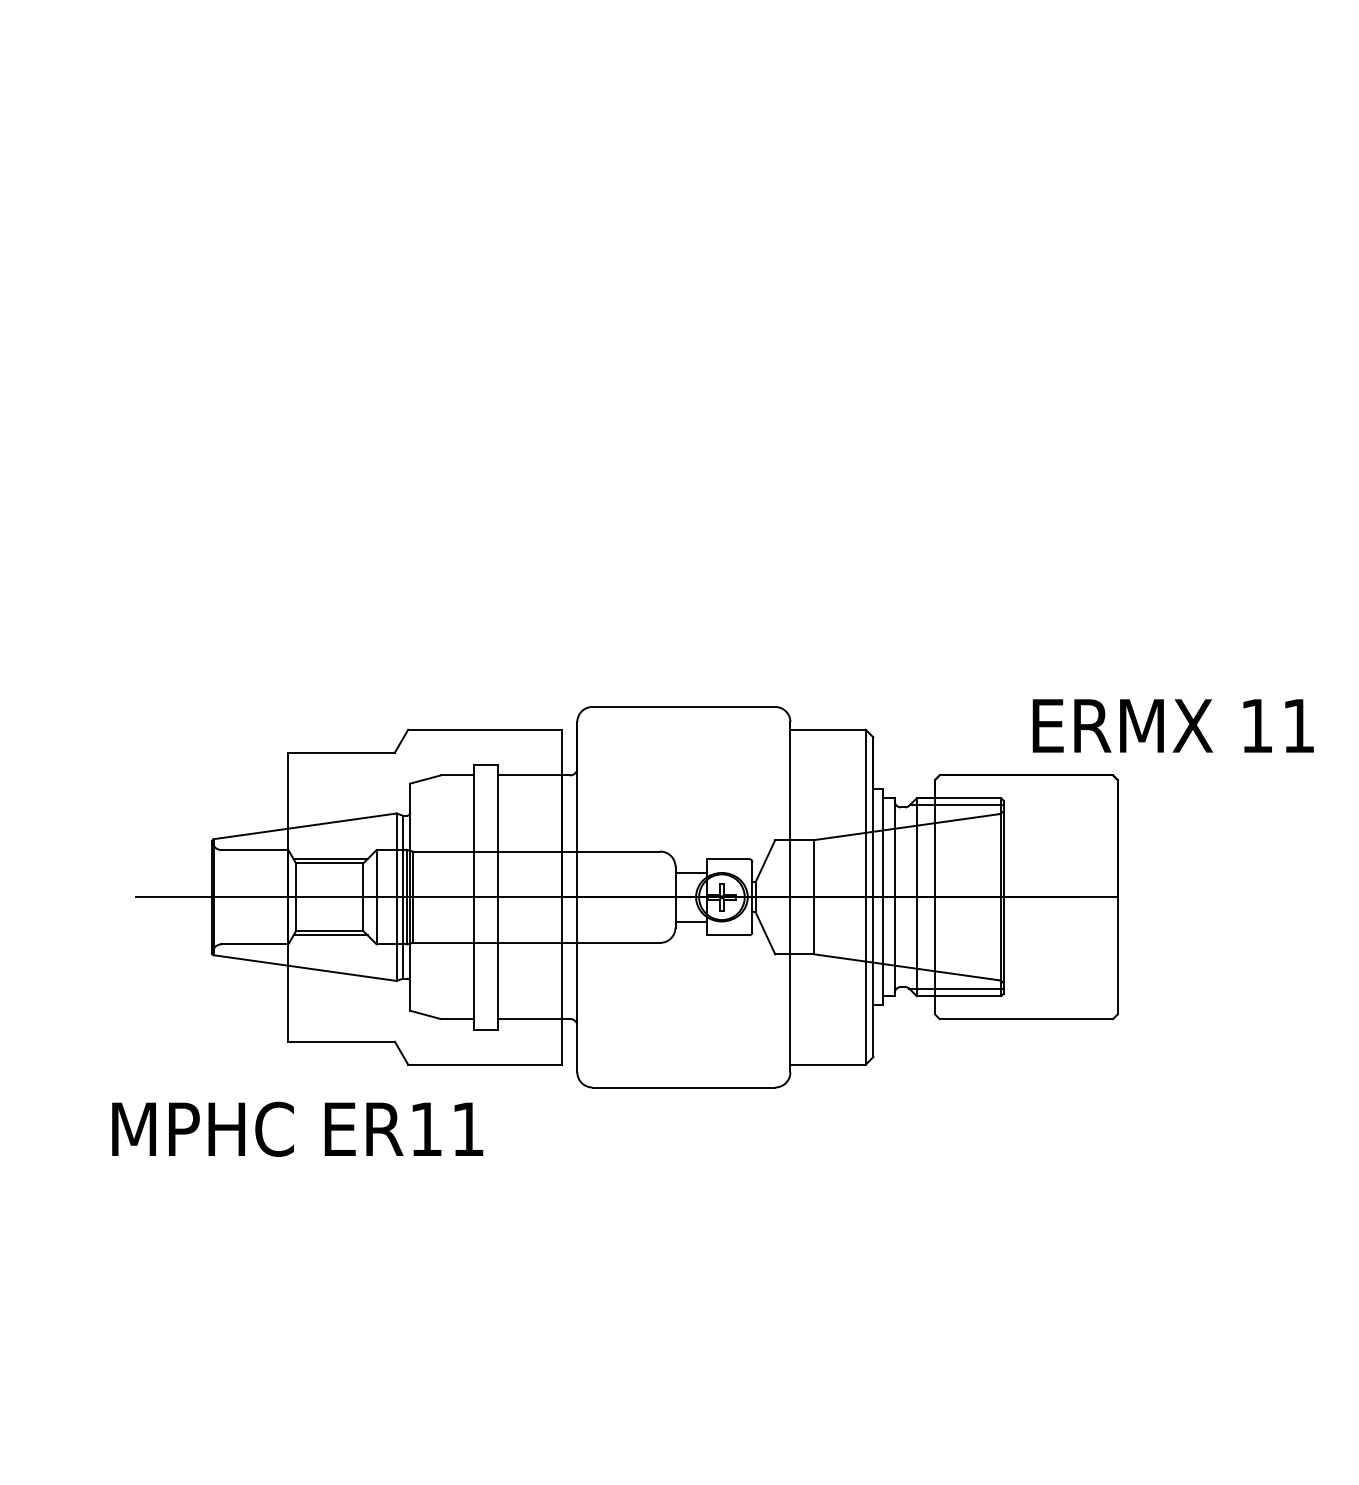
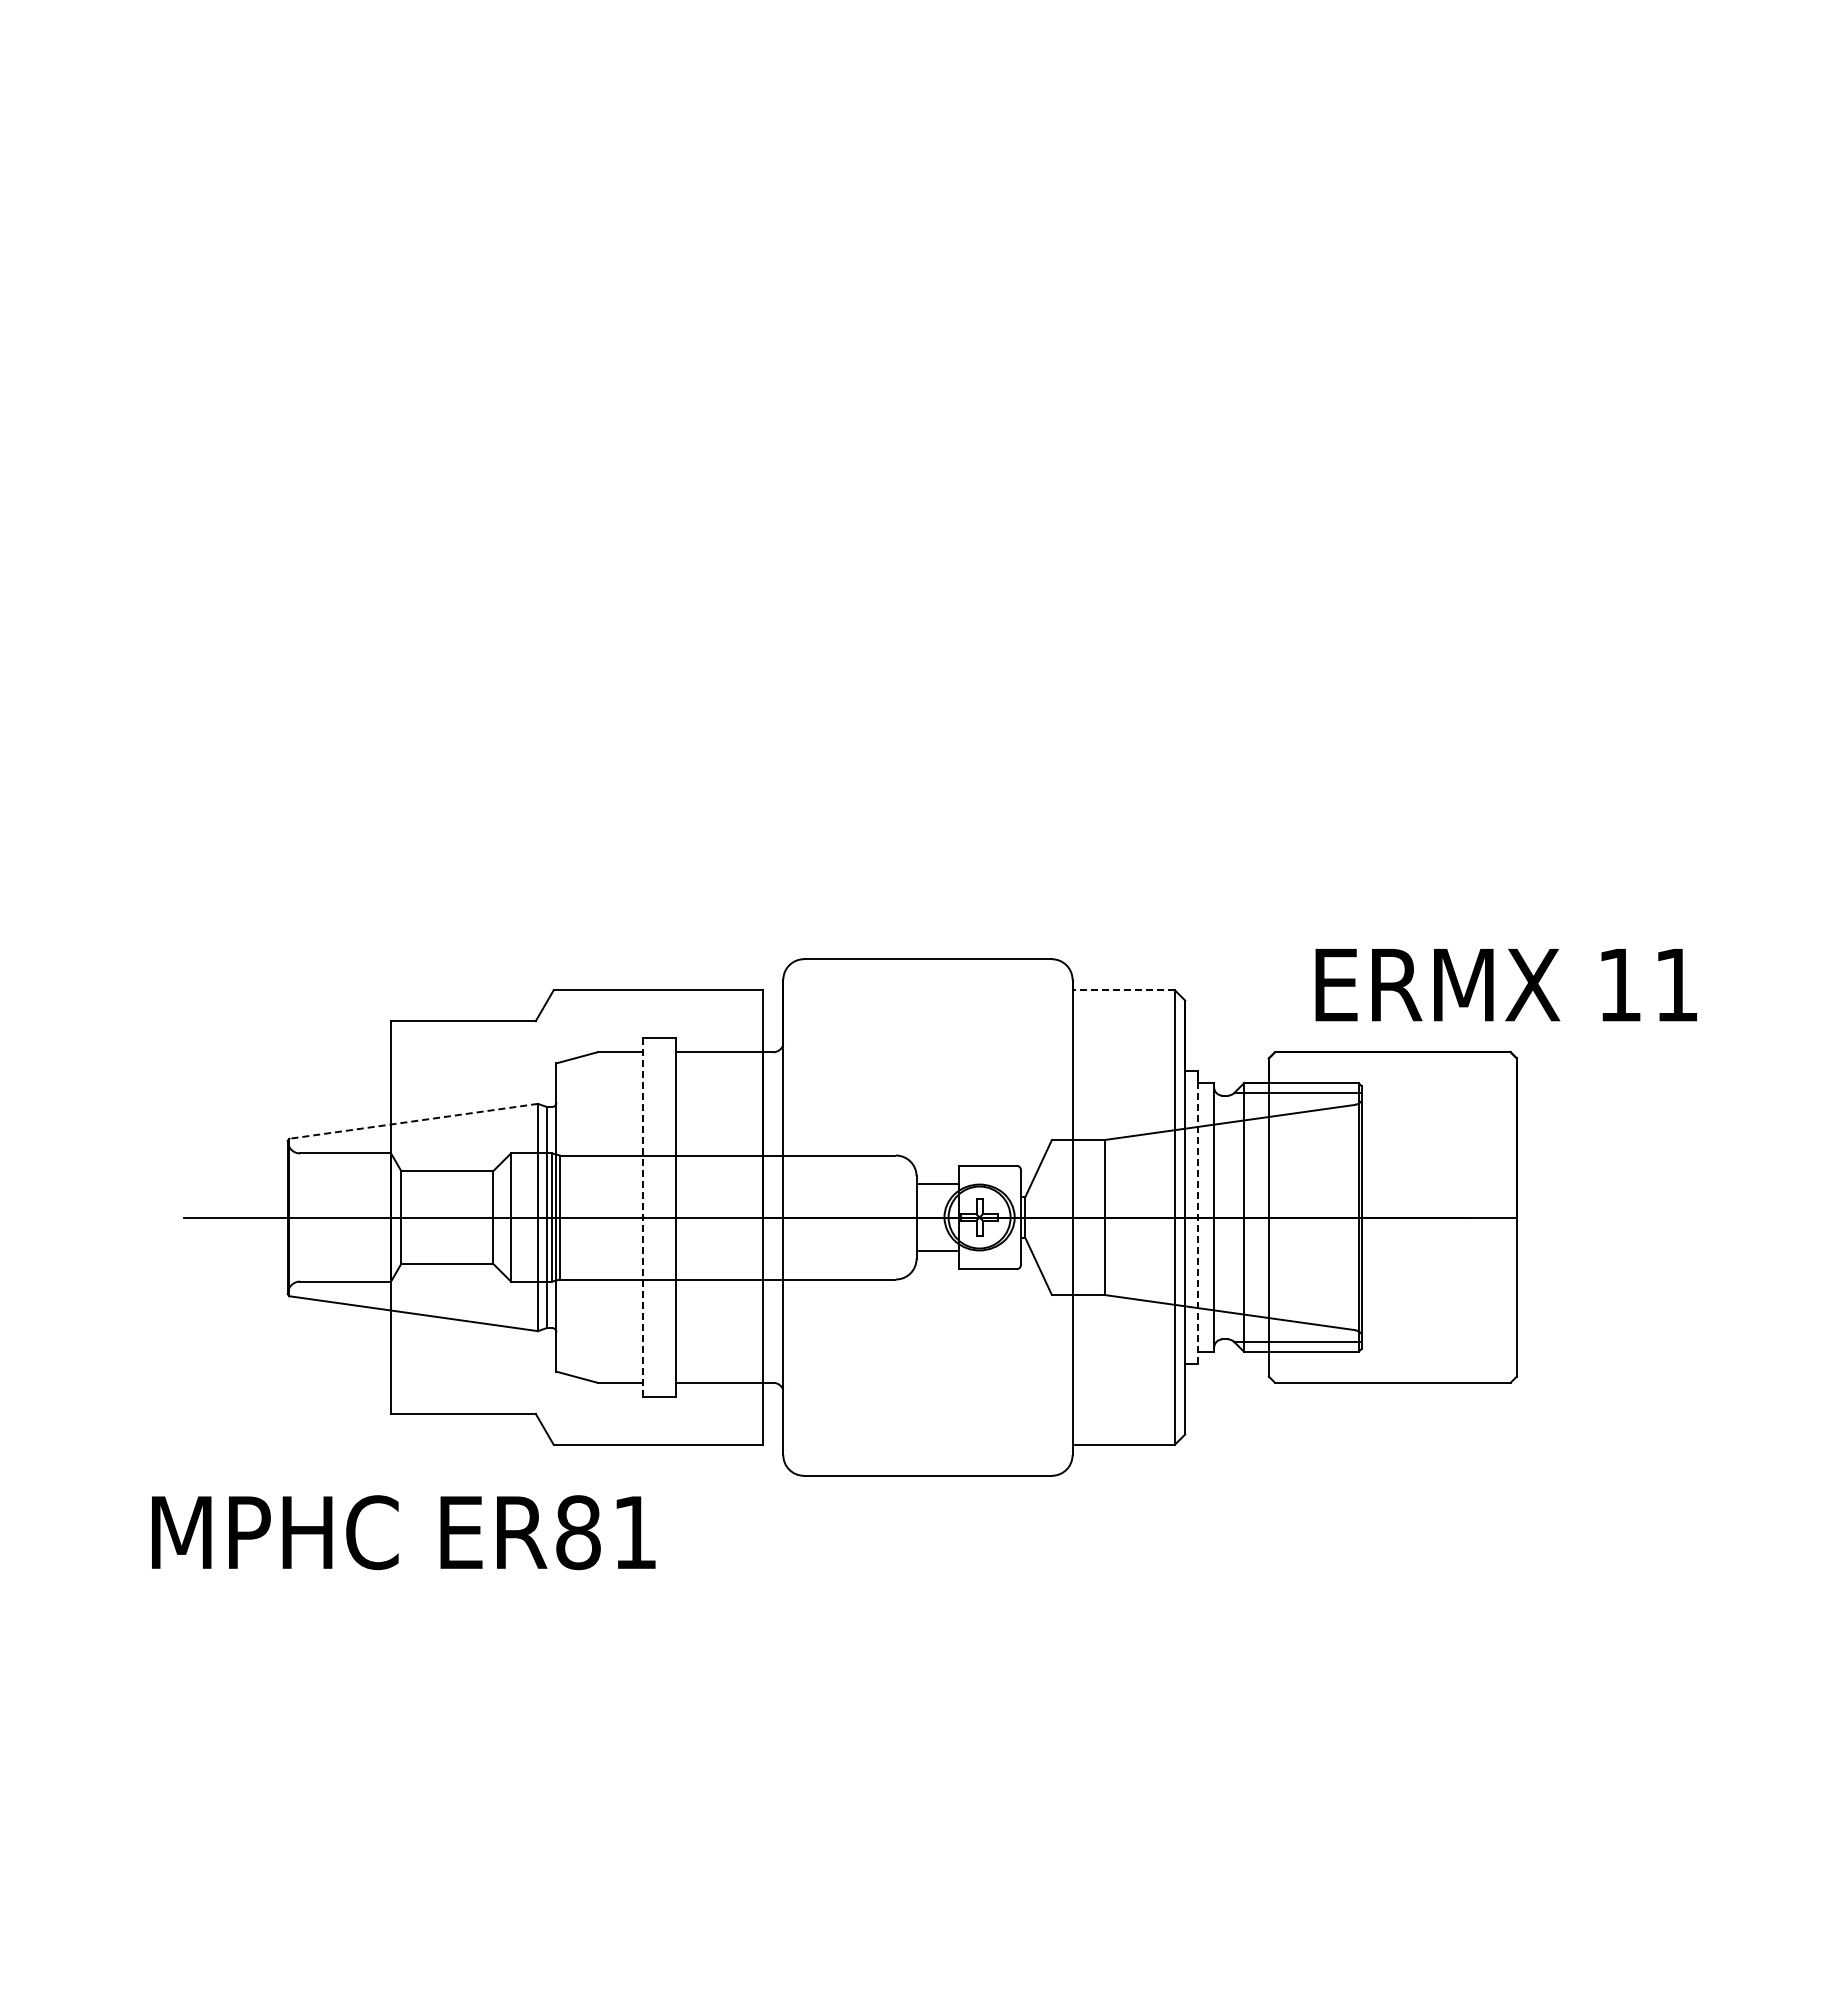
text: (1172, 726) -> (1505, 985), moved
line: (827, 729) -> (1123, 990), solid -> dashed
line: (304, 826) -> (413, 1121), solid -> dashed
line: (330, 858) -> (448, 1165), removed
line: (474, 897) -> (643, 1217), solid -> dashed
line: (882, 897) -> (1197, 1217), solid -> dashed
line: (330, 935) -> (448, 1269), removed
text: (426, 1129) -> (578, 1532), ER11 -> ER81

